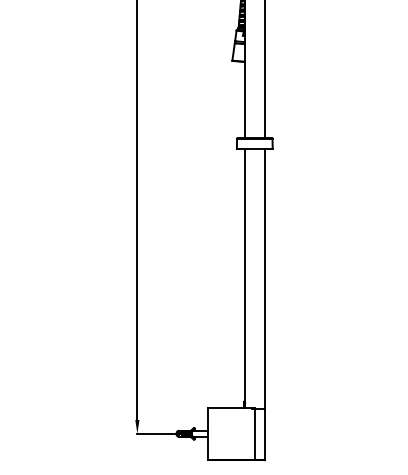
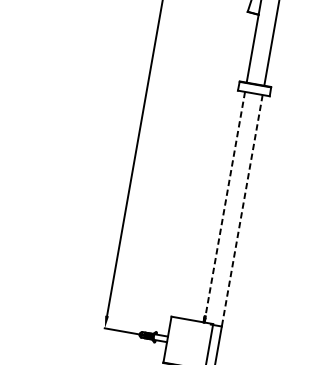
line: (244, 275) -> (224, 204), solid -> dashed
line: (264, 279) -> (242, 211), solid -> dashed

